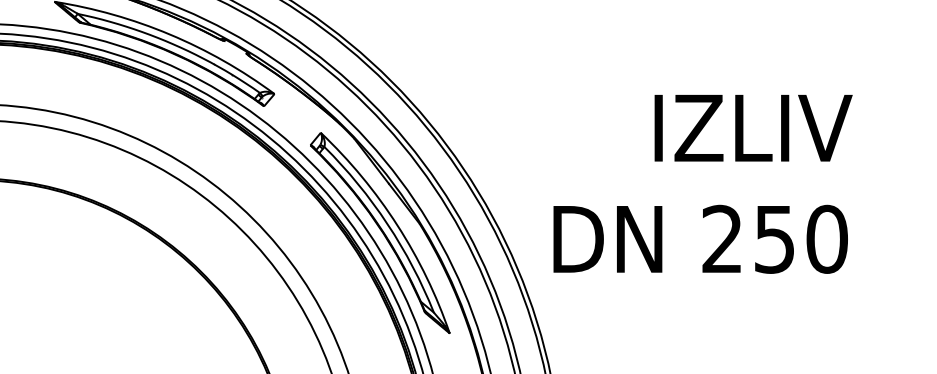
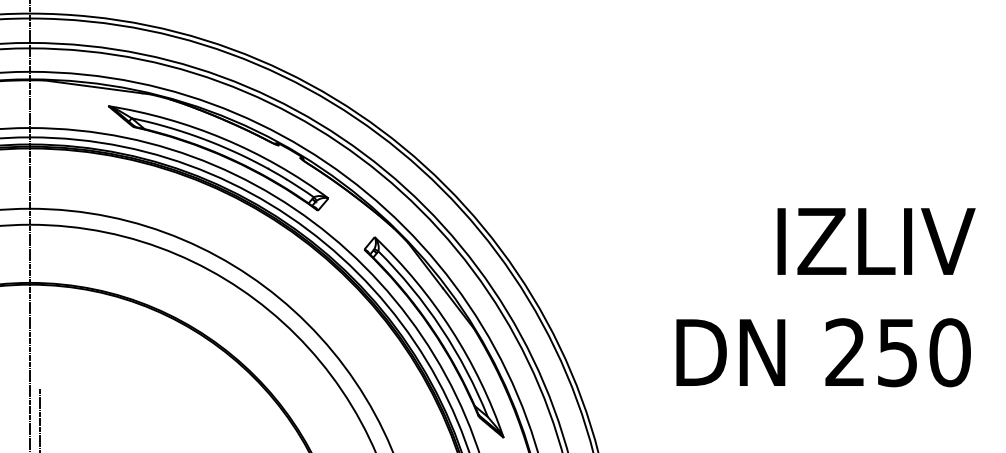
text: (702, 184) -> (825, 297), moved

